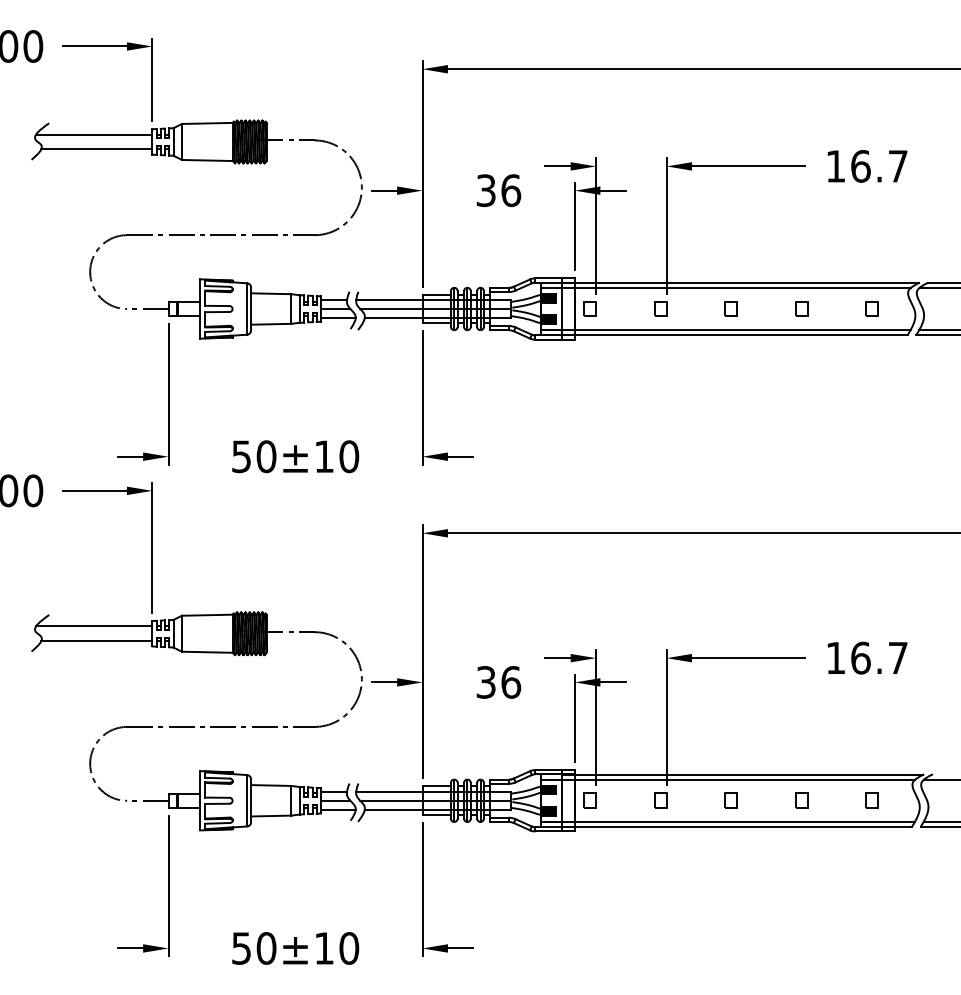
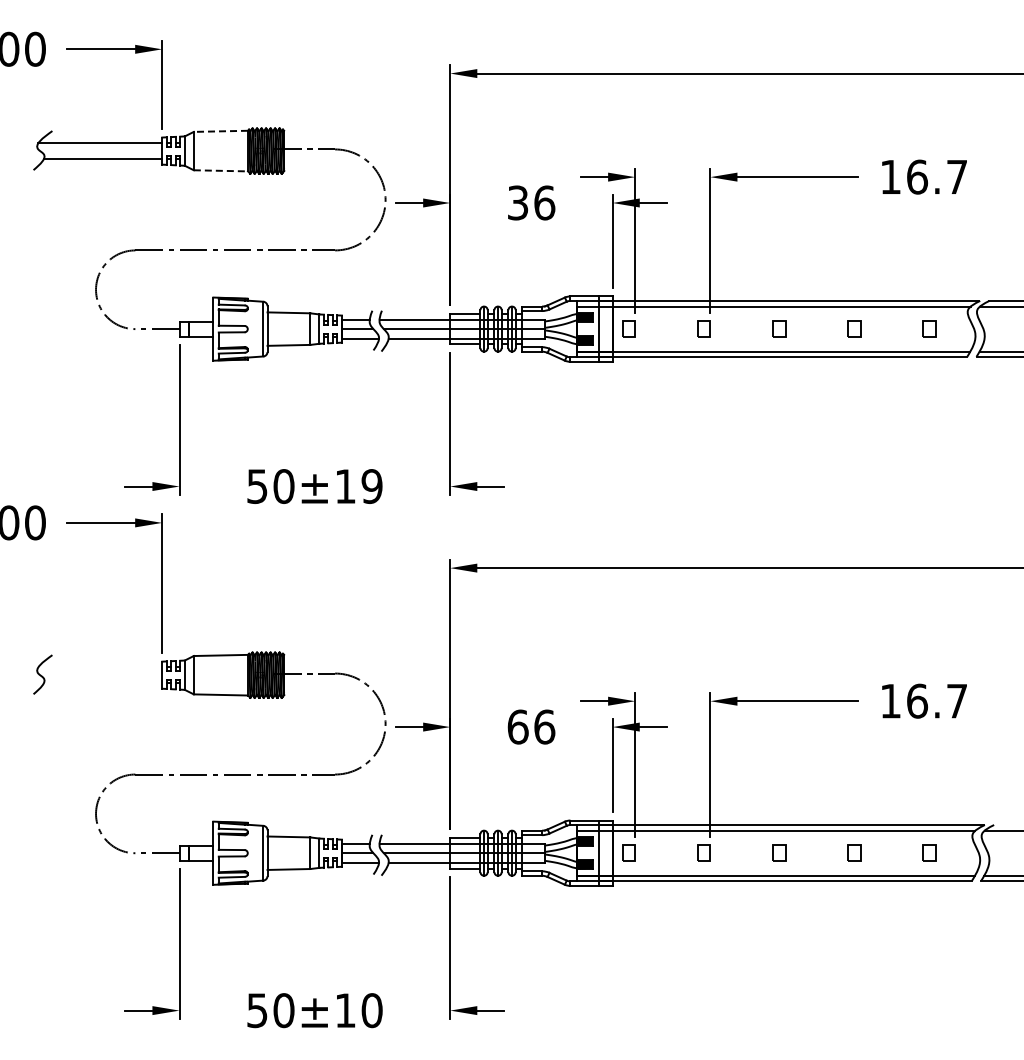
line: (206, 123) -> (220, 131), solid -> dashed
line: (207, 160) -> (221, 170), solid -> dashed
text: (348, 456) -> (371, 486), 50±10 -> 50±19
line: (94, 626) -> (100, 667), removed
line: (96, 641) -> (102, 683), removed
text: (485, 681) -> (517, 726), 36 -> 66

